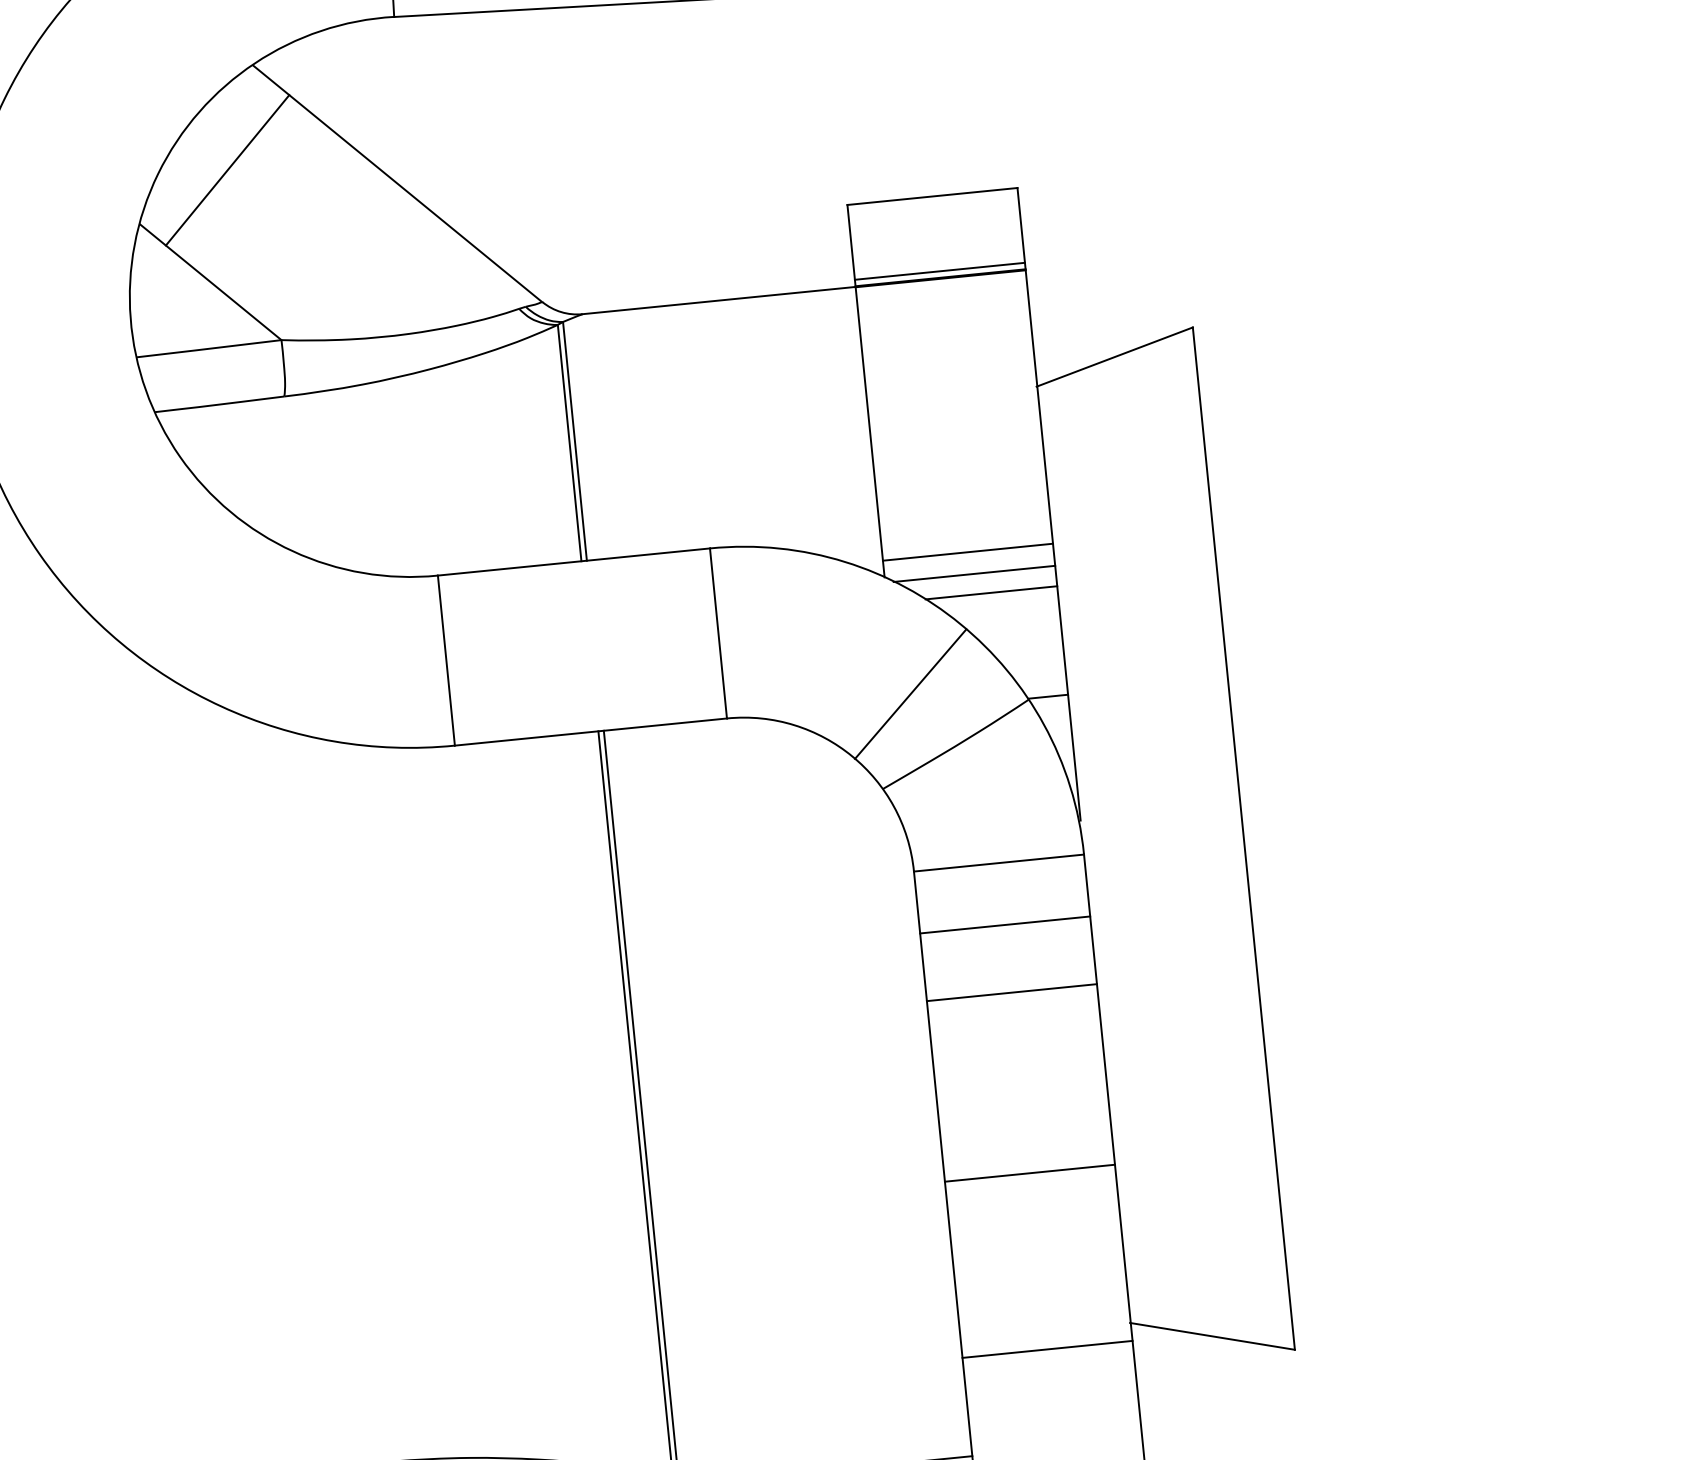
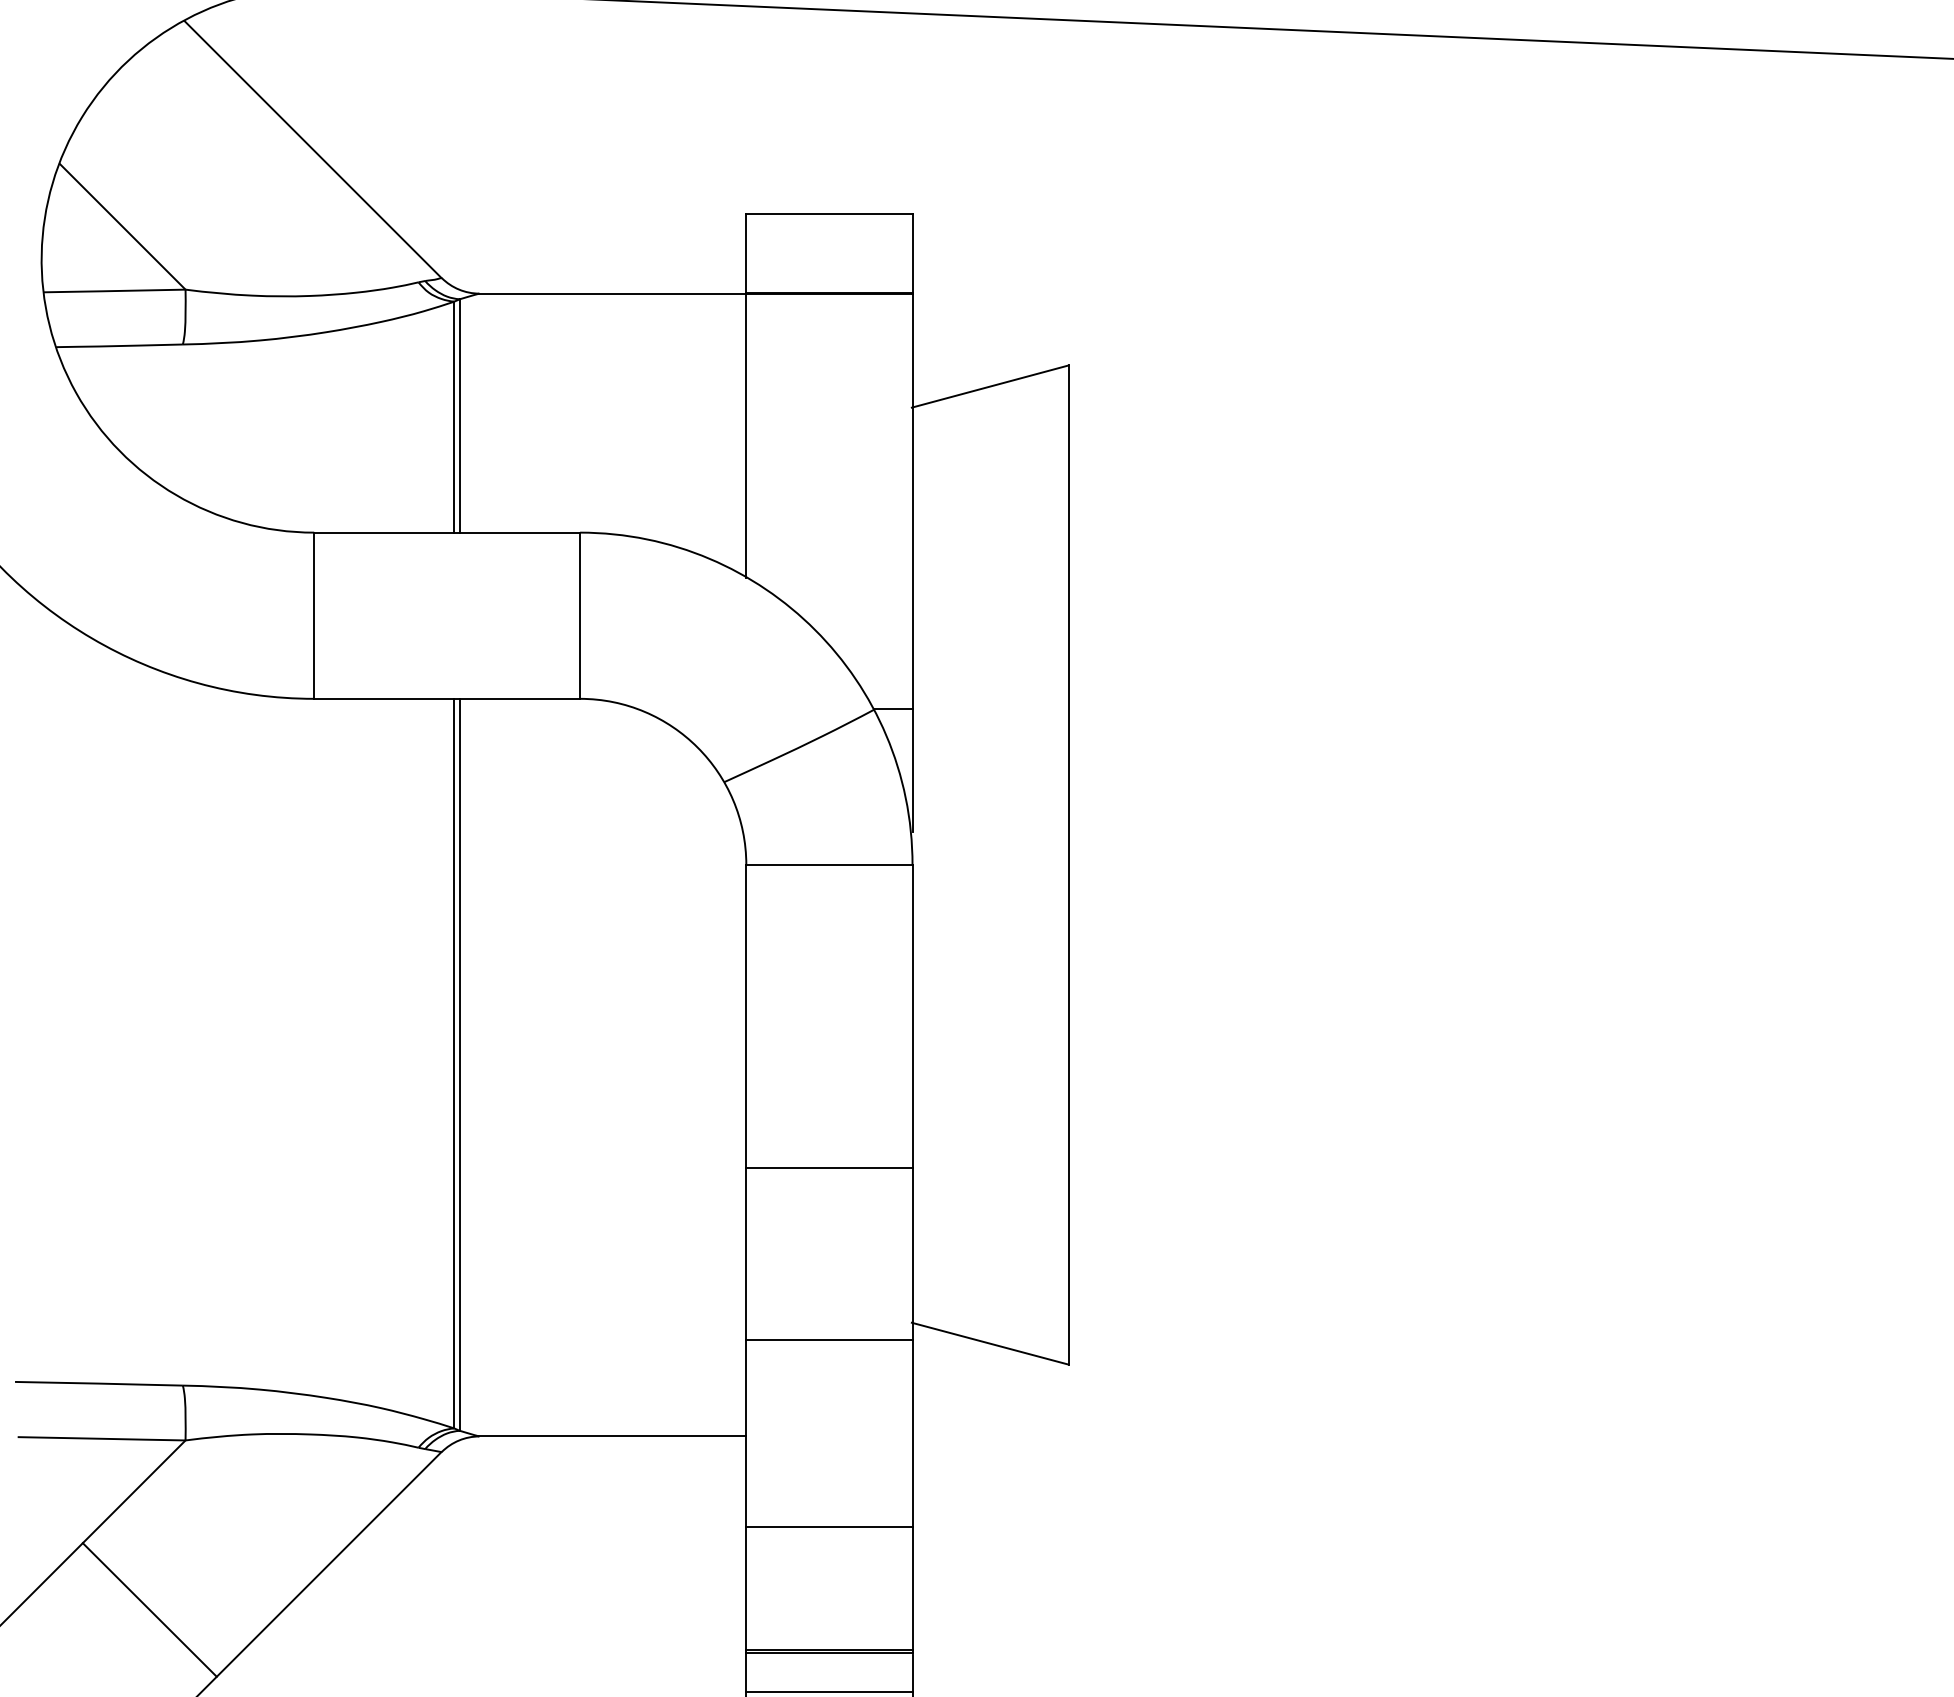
line: (227, 169) -> (149, 119), removed
line: (939, 271) -> (829, 286), removed
line: (968, 552) -> (829, 561), removed
line: (974, 573) -> (833, 582), removed
line: (990, 592) -> (847, 602), removed
line: (910, 693) -> (760, 692), removed
line: (1005, 924) -> (829, 925), removed
line: (1011, 992) -> (829, 991), removed

